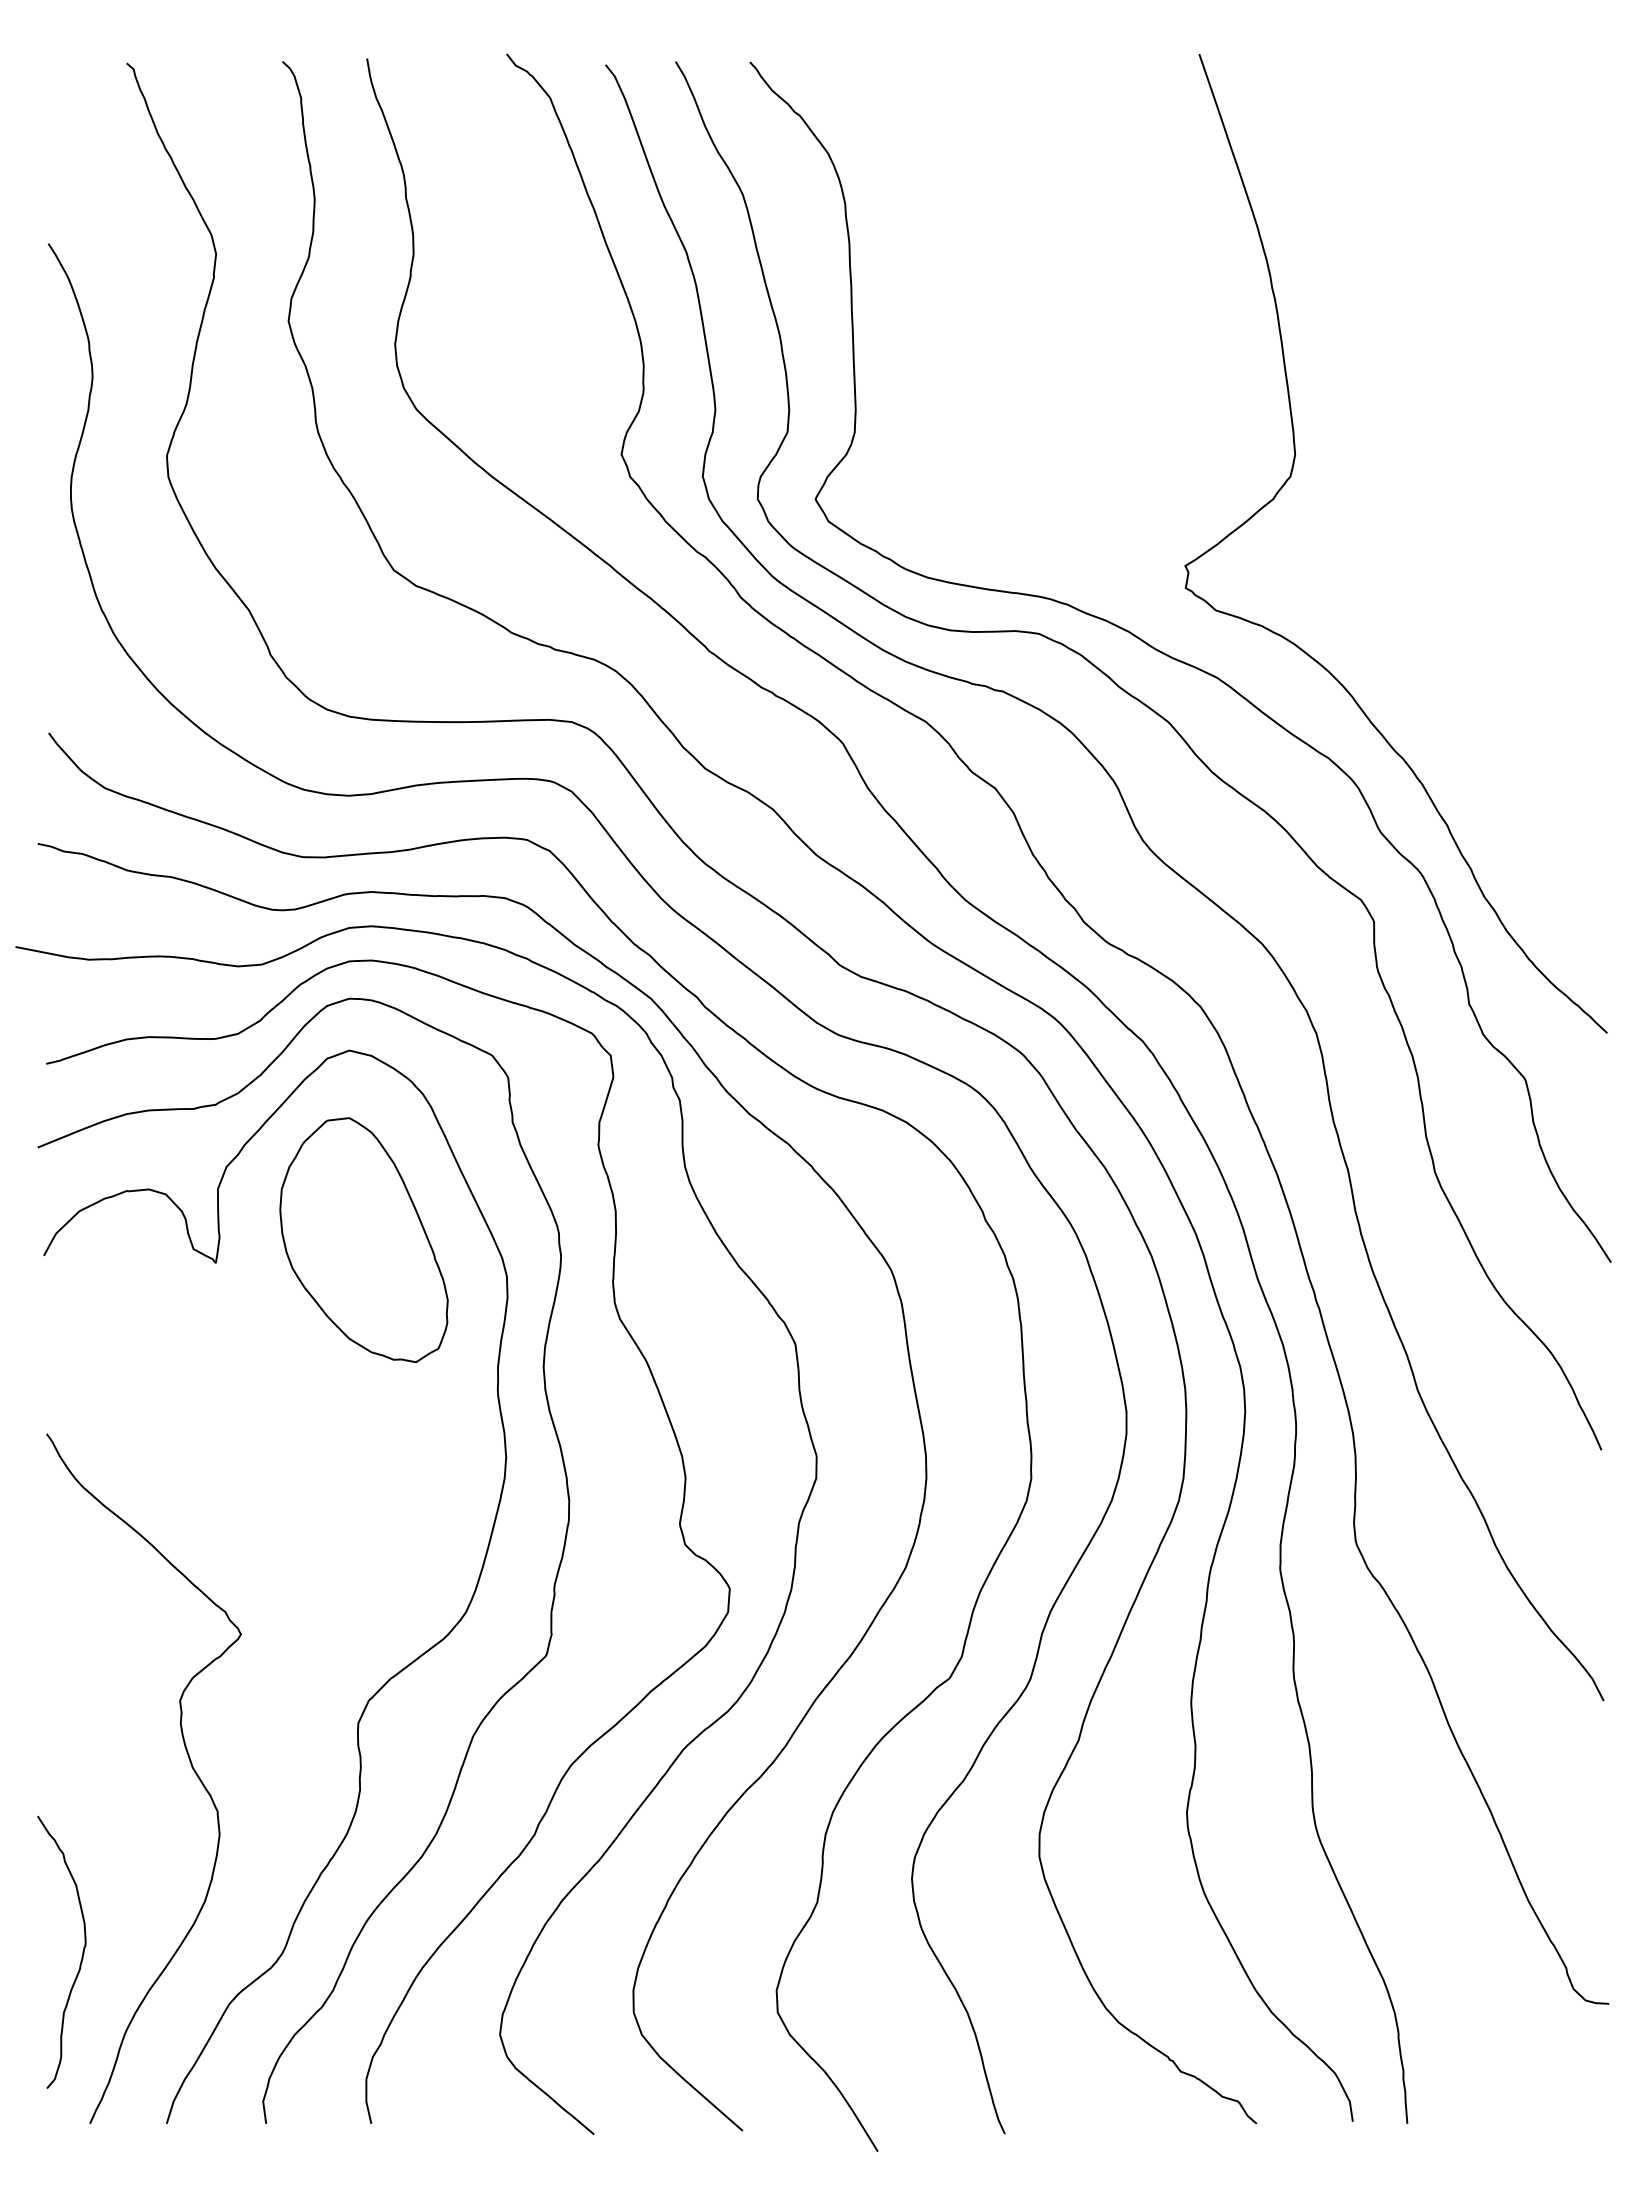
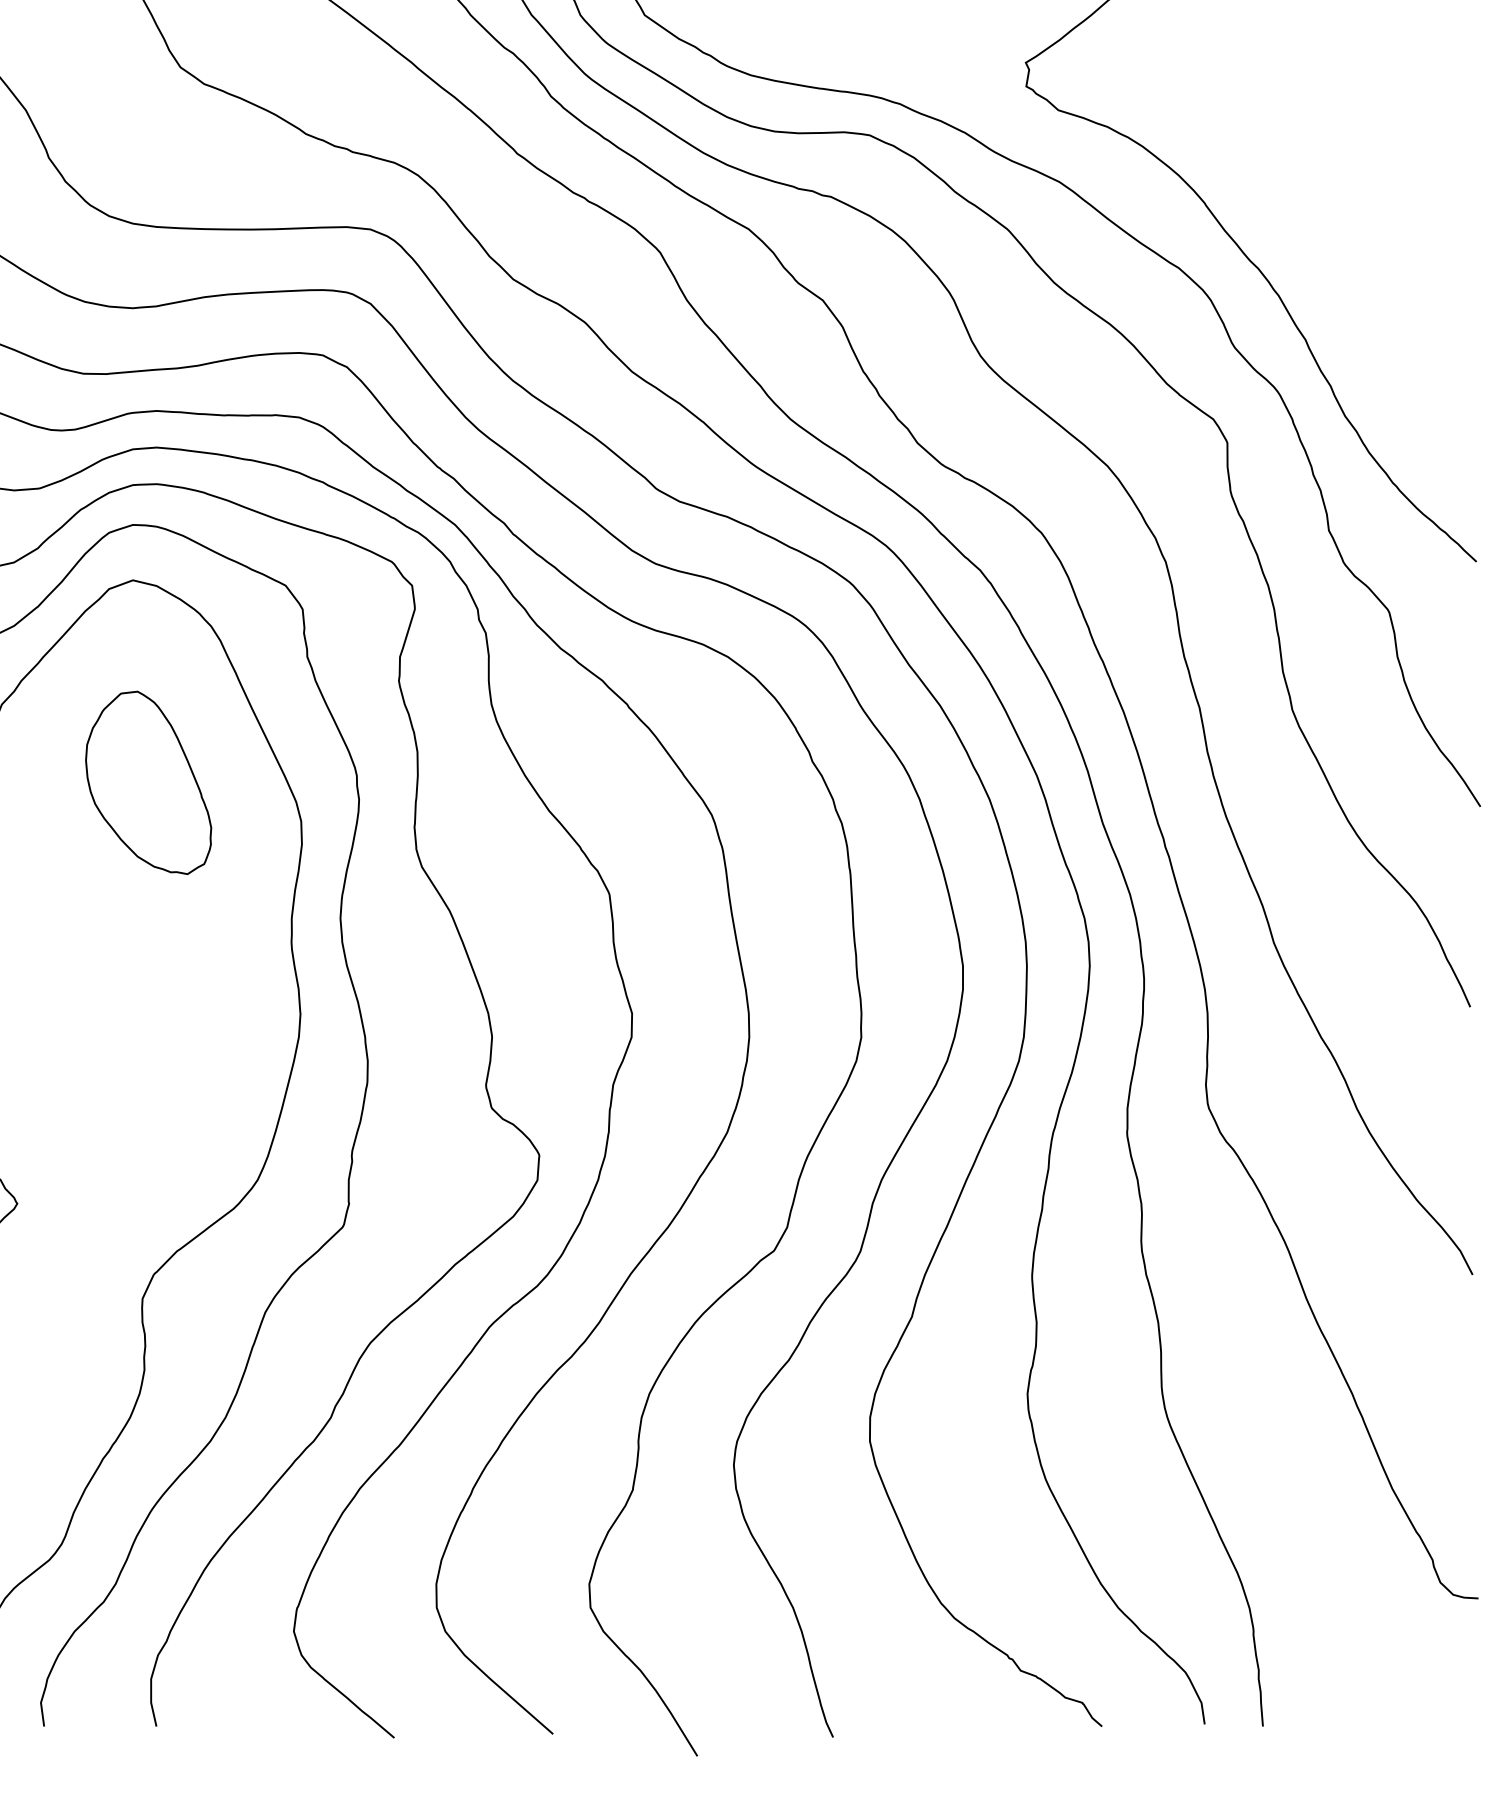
part: (363, 1240) -> (148, 783), size x0.7

